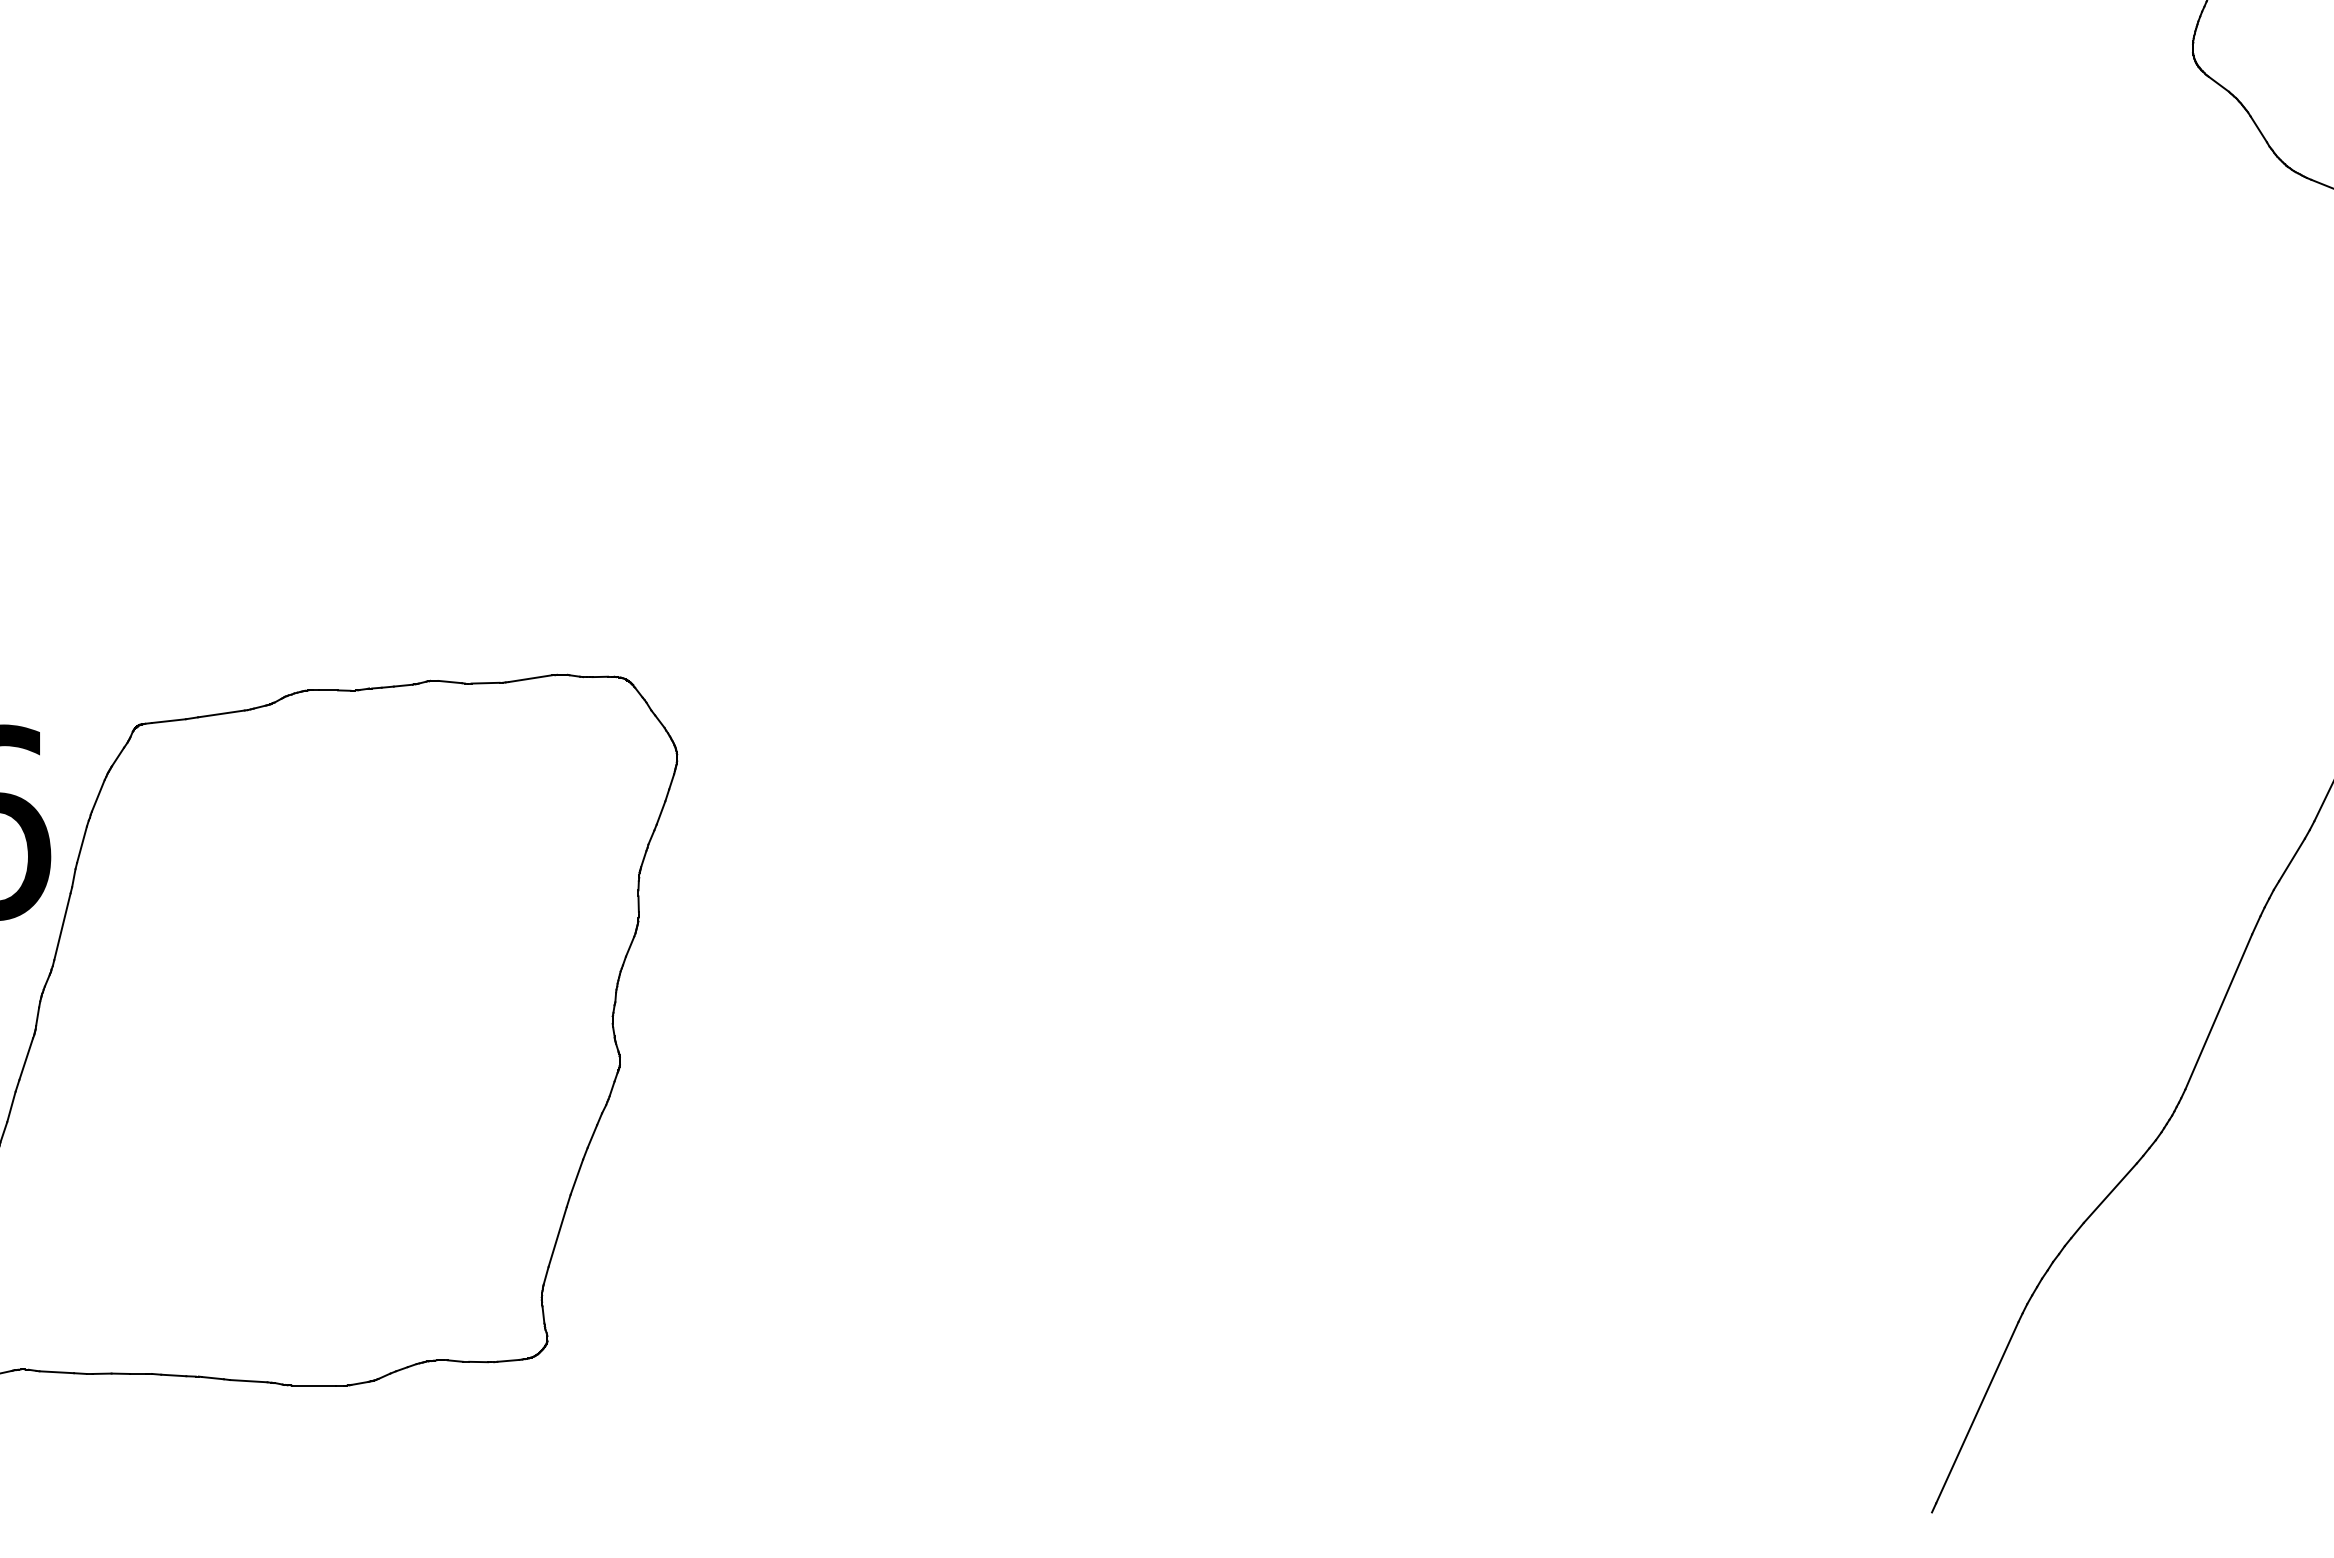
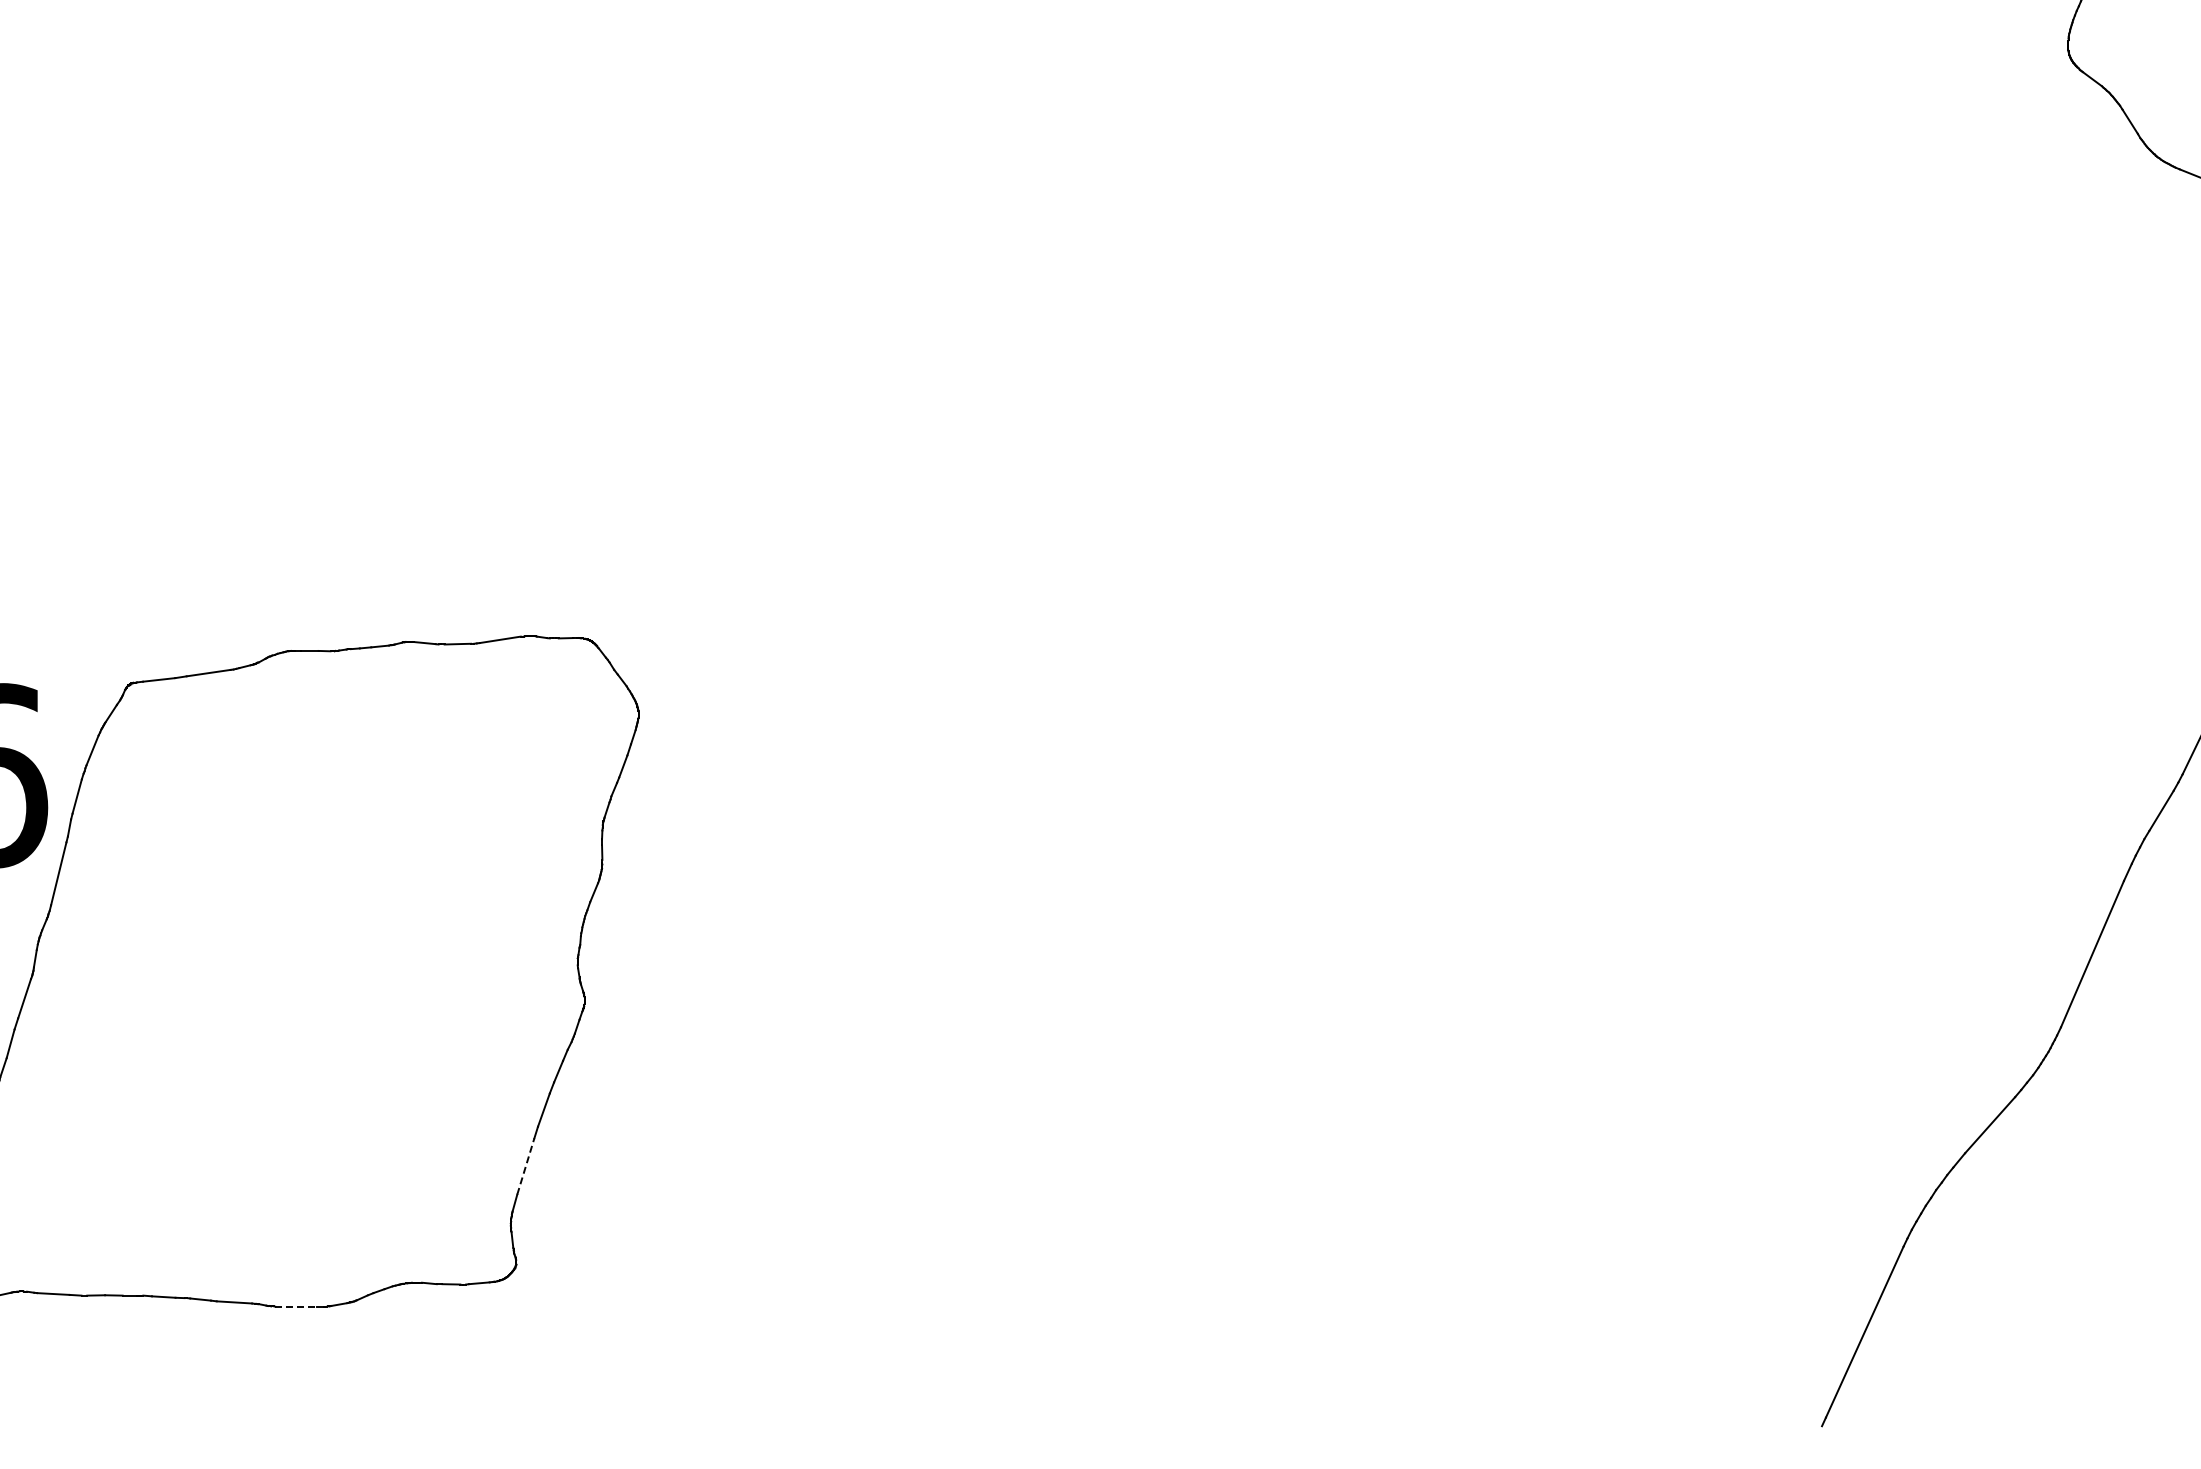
line: (557, 1237) -> (525, 1166), solid -> dashed
line: (313, 1385) -> (295, 1306), solid -> dashed

